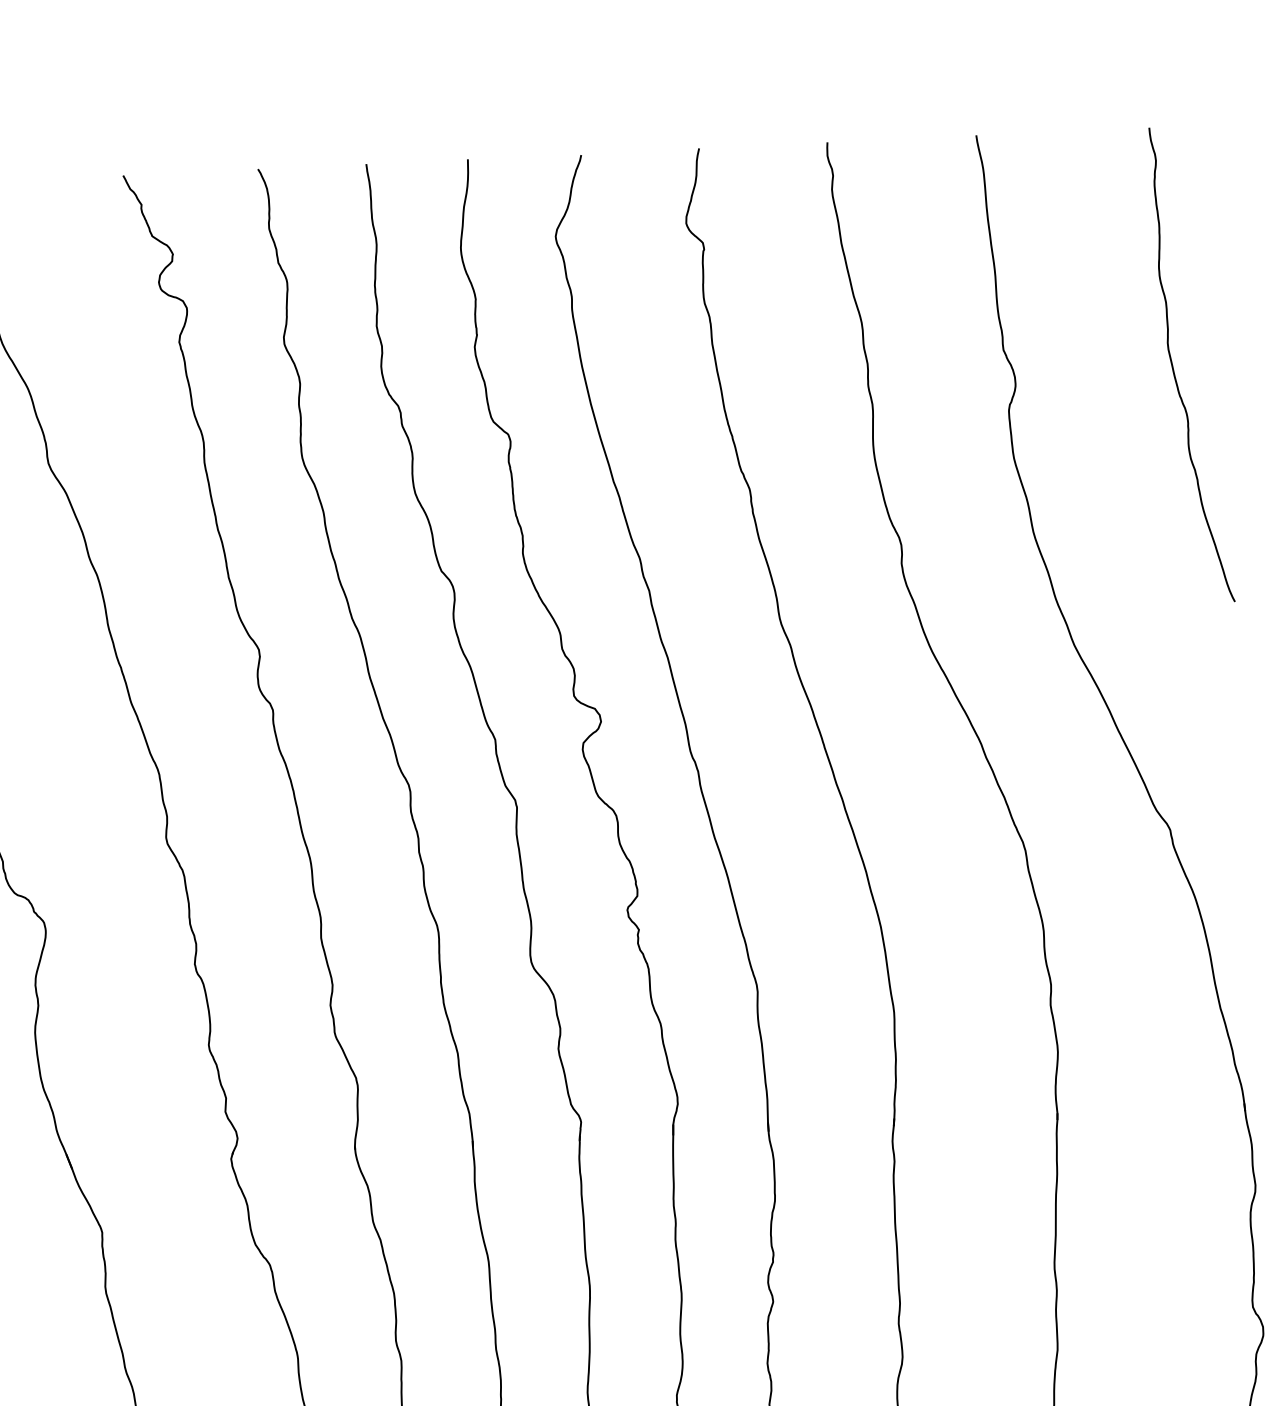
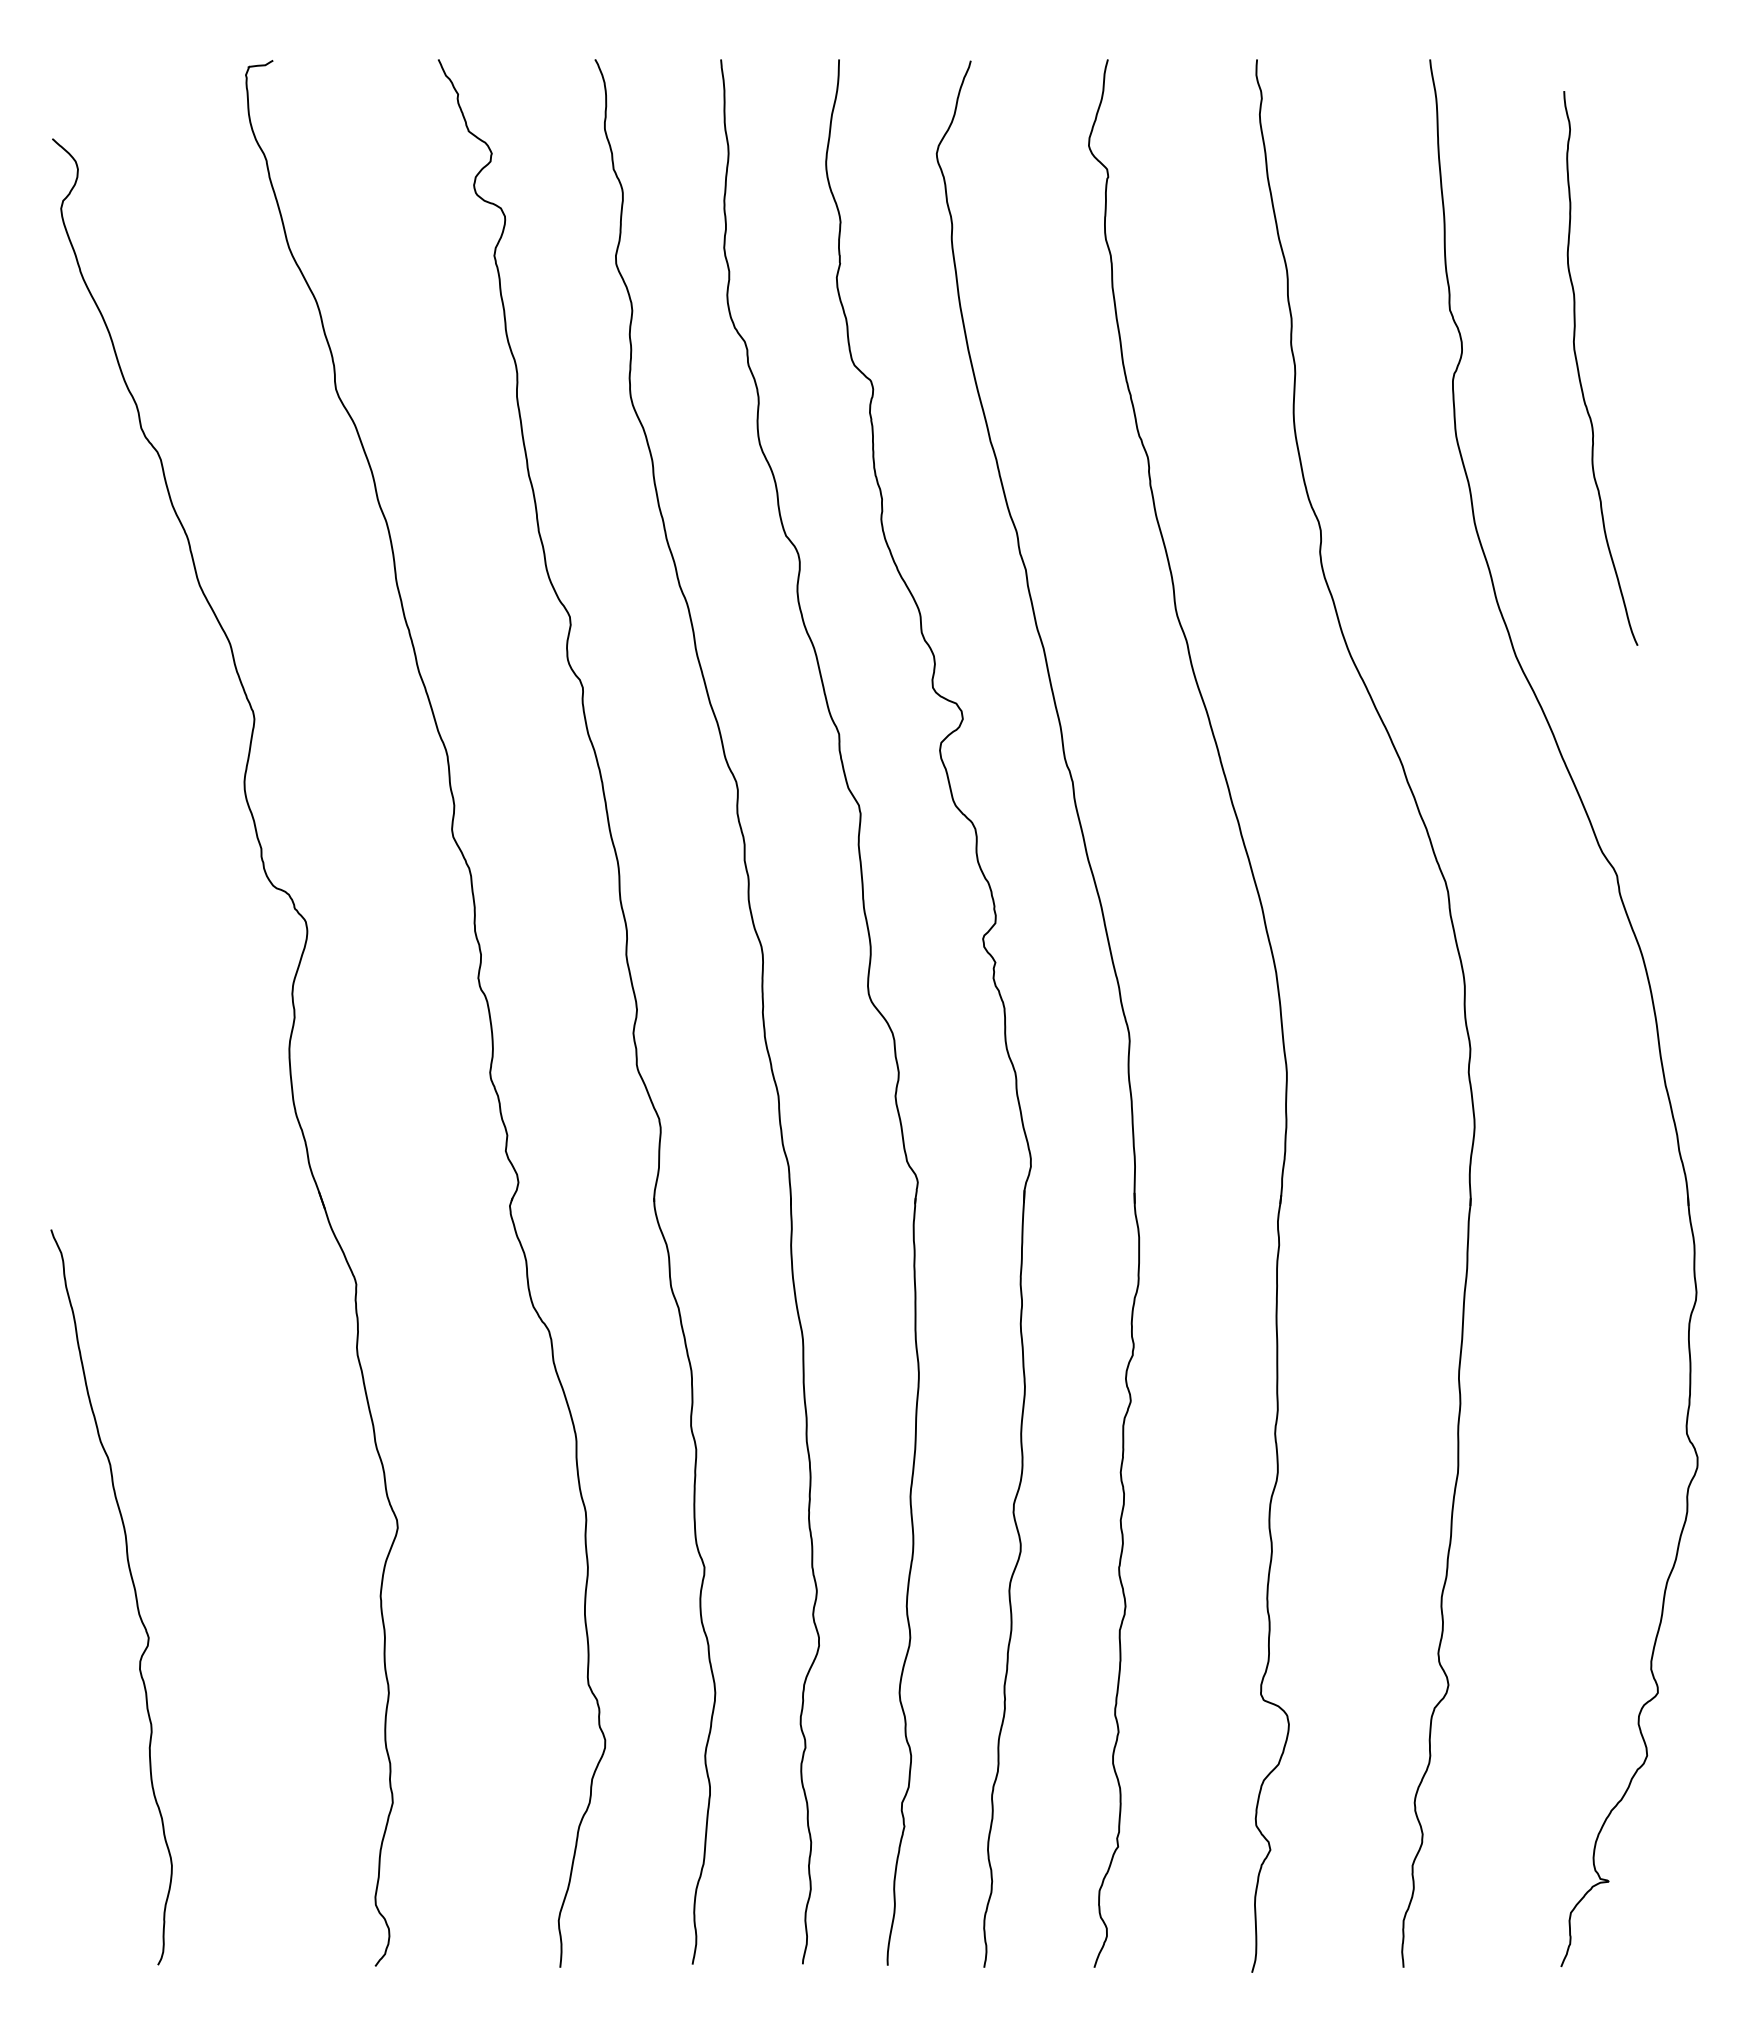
curve: (1173, 367) -> (1579, 370), moved

